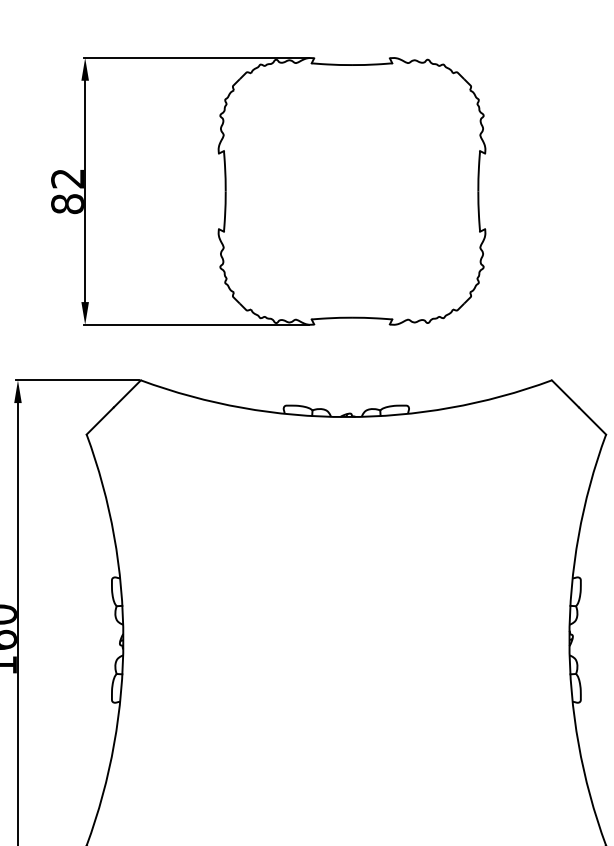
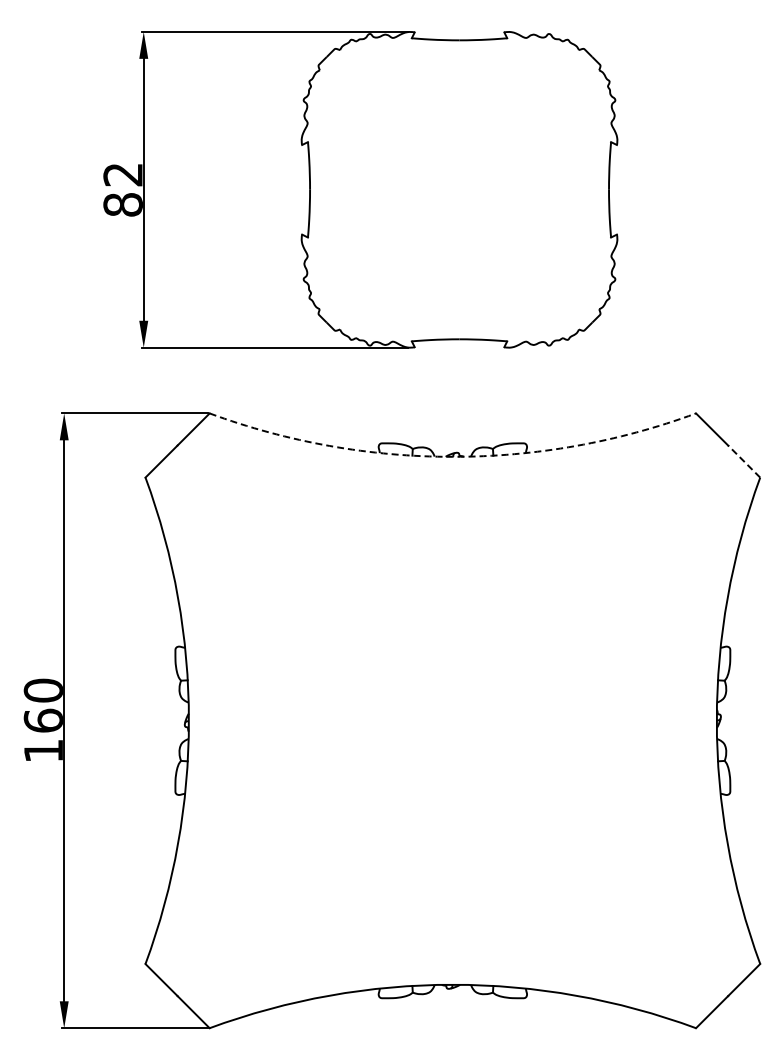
arc: (346, 416) -> (452, 456), solid -> dashed
line: (592, 420) -> (744, 461), solid -> dashed

